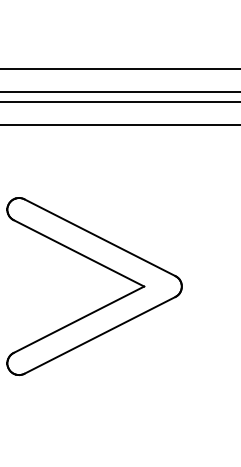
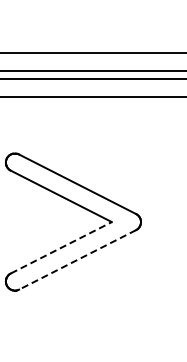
line: (79, 319) -> (61, 247), solid -> dashed
line: (99, 334) -> (77, 259), solid -> dashed

